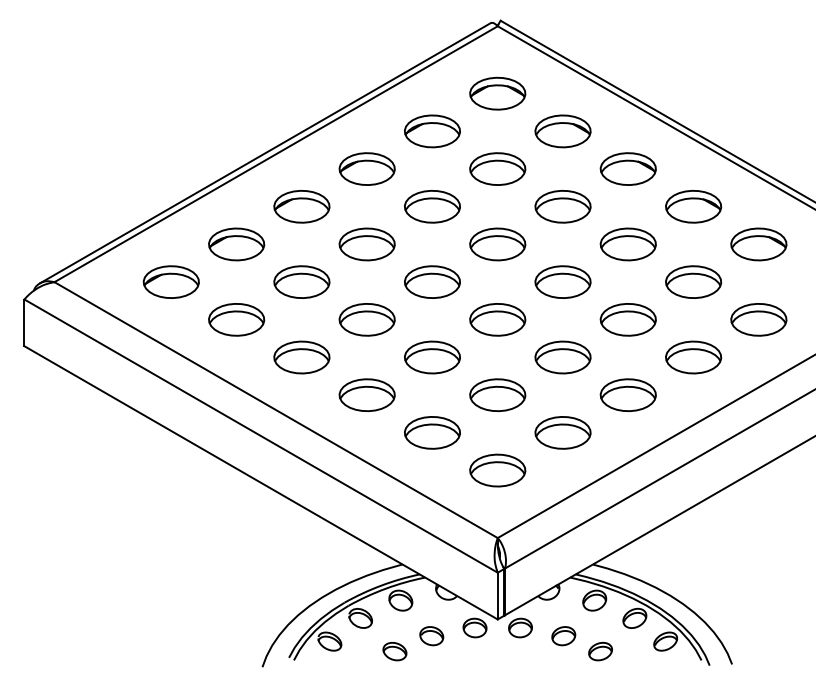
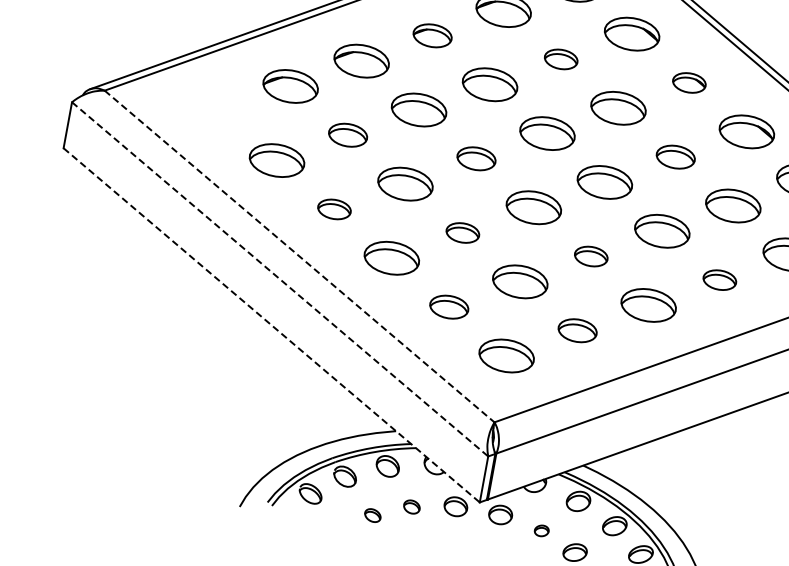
part: (366, 168) -> (432, 35), size x0.7
part: (497, 168) -> (560, 58), size x0.6
part: (627, 168) -> (688, 82), size x0.6
part: (627, 244) -> (675, 157), size x0.7
part: (170, 281) -> (218, 110), removed
part: (301, 281) -> (347, 134), size x0.7
part: (432, 281) -> (476, 158), size x0.7
part: (301, 357) -> (334, 209), size x0.6
part: (432, 357) -> (462, 232), size x0.6
part: (562, 357) -> (590, 256), size x0.6
part: (693, 357) -> (719, 280), size x0.6
line: (276, 410) -> (299, 256), solid -> dashed
part: (432, 432) -> (449, 306), size x0.7
part: (562, 432) -> (577, 330), size x0.7
line: (261, 436) -> (280, 279), solid -> dashed
line: (261, 483) -> (271, 326), solid -> dashed
part: (431, 636) -> (411, 507), size x0.7
part: (563, 636) -> (541, 531), size x0.6
part: (394, 651) -> (372, 515), size x0.7

